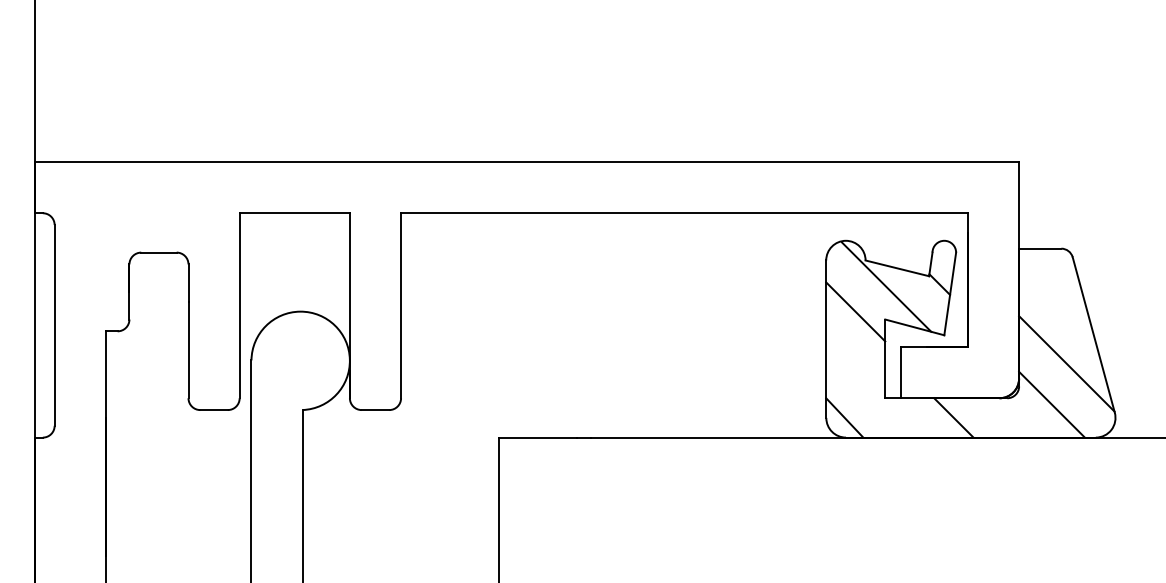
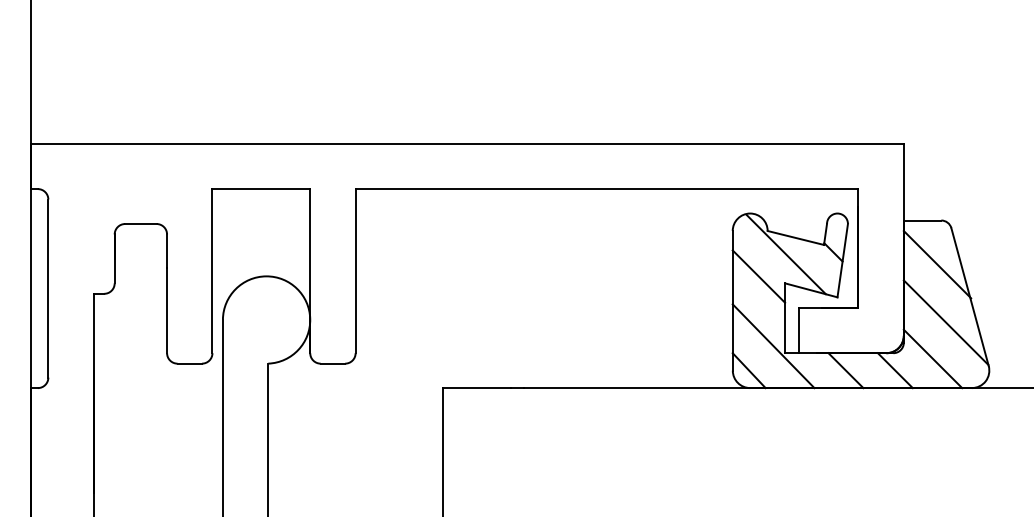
line: (1057, 298) -> (937, 264), added
line: (872, 390) -> (773, 346), added
line: (1009, 417) -> (895, 370), added

